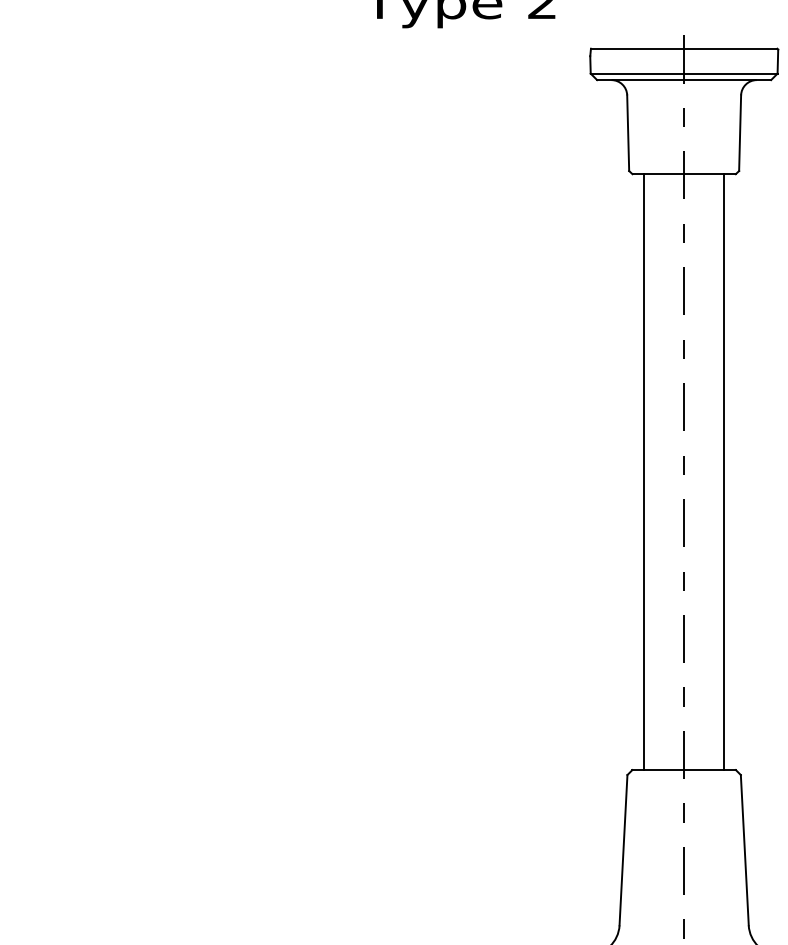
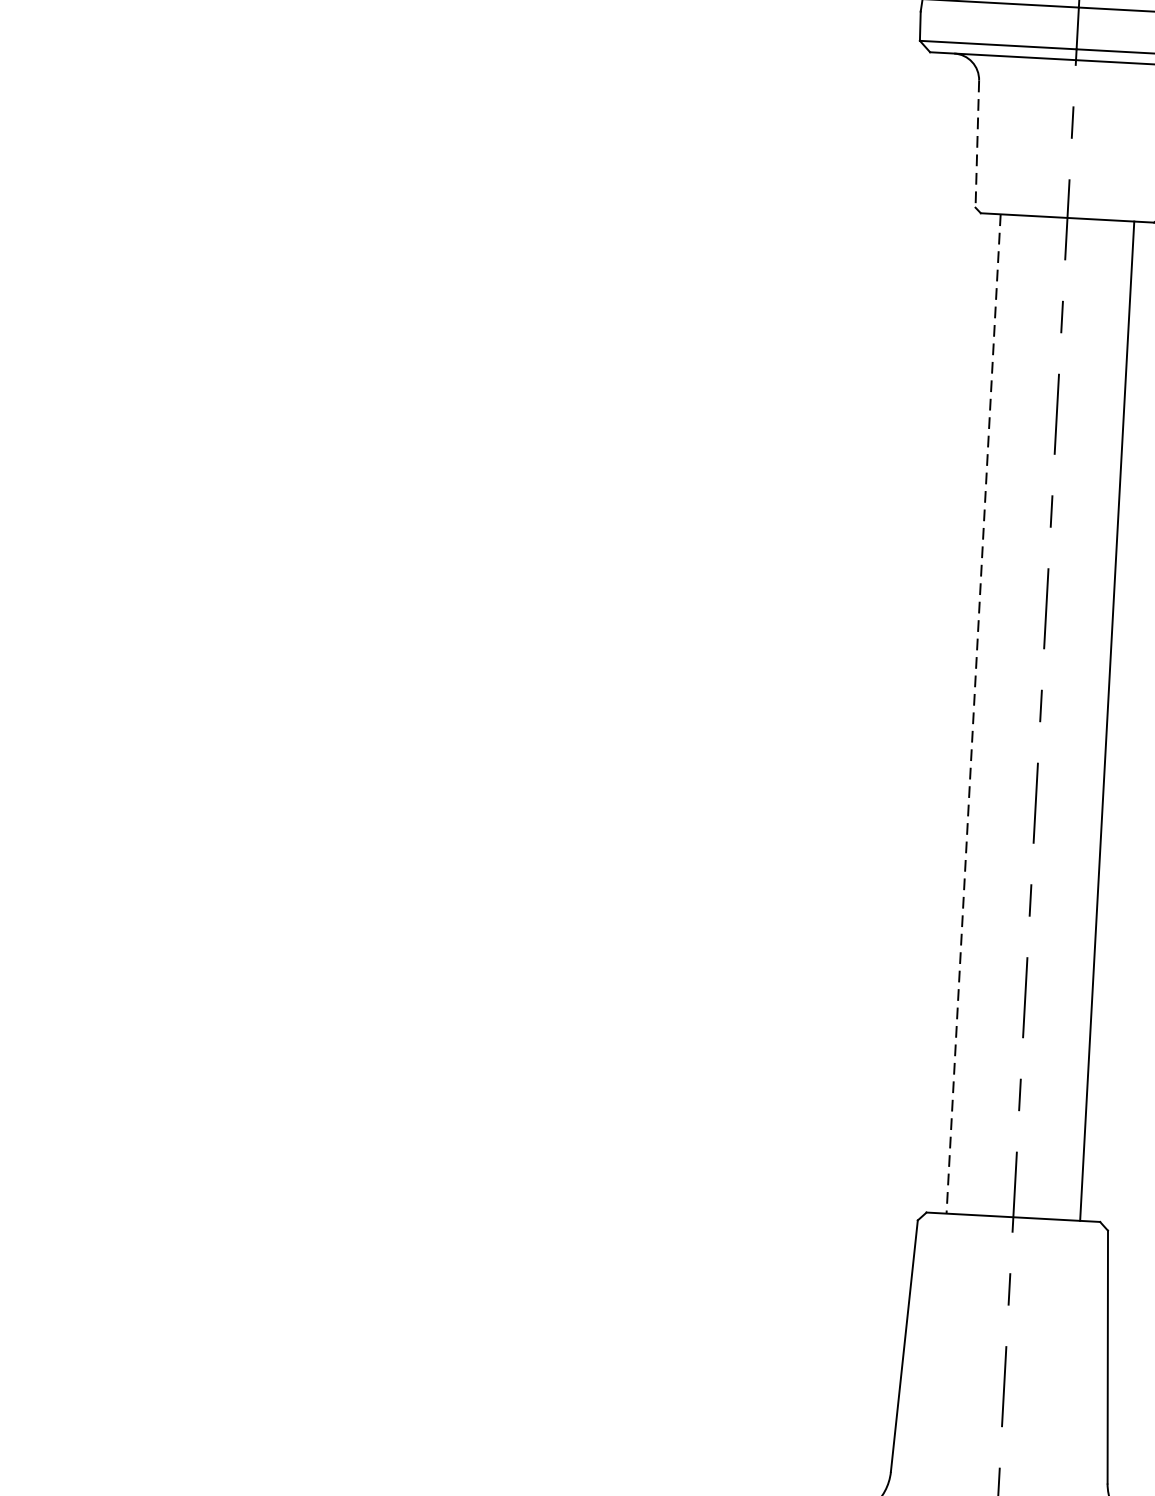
line: (628, 133) -> (977, 144), solid -> dashed
line: (644, 472) -> (973, 714), solid -> dashed

